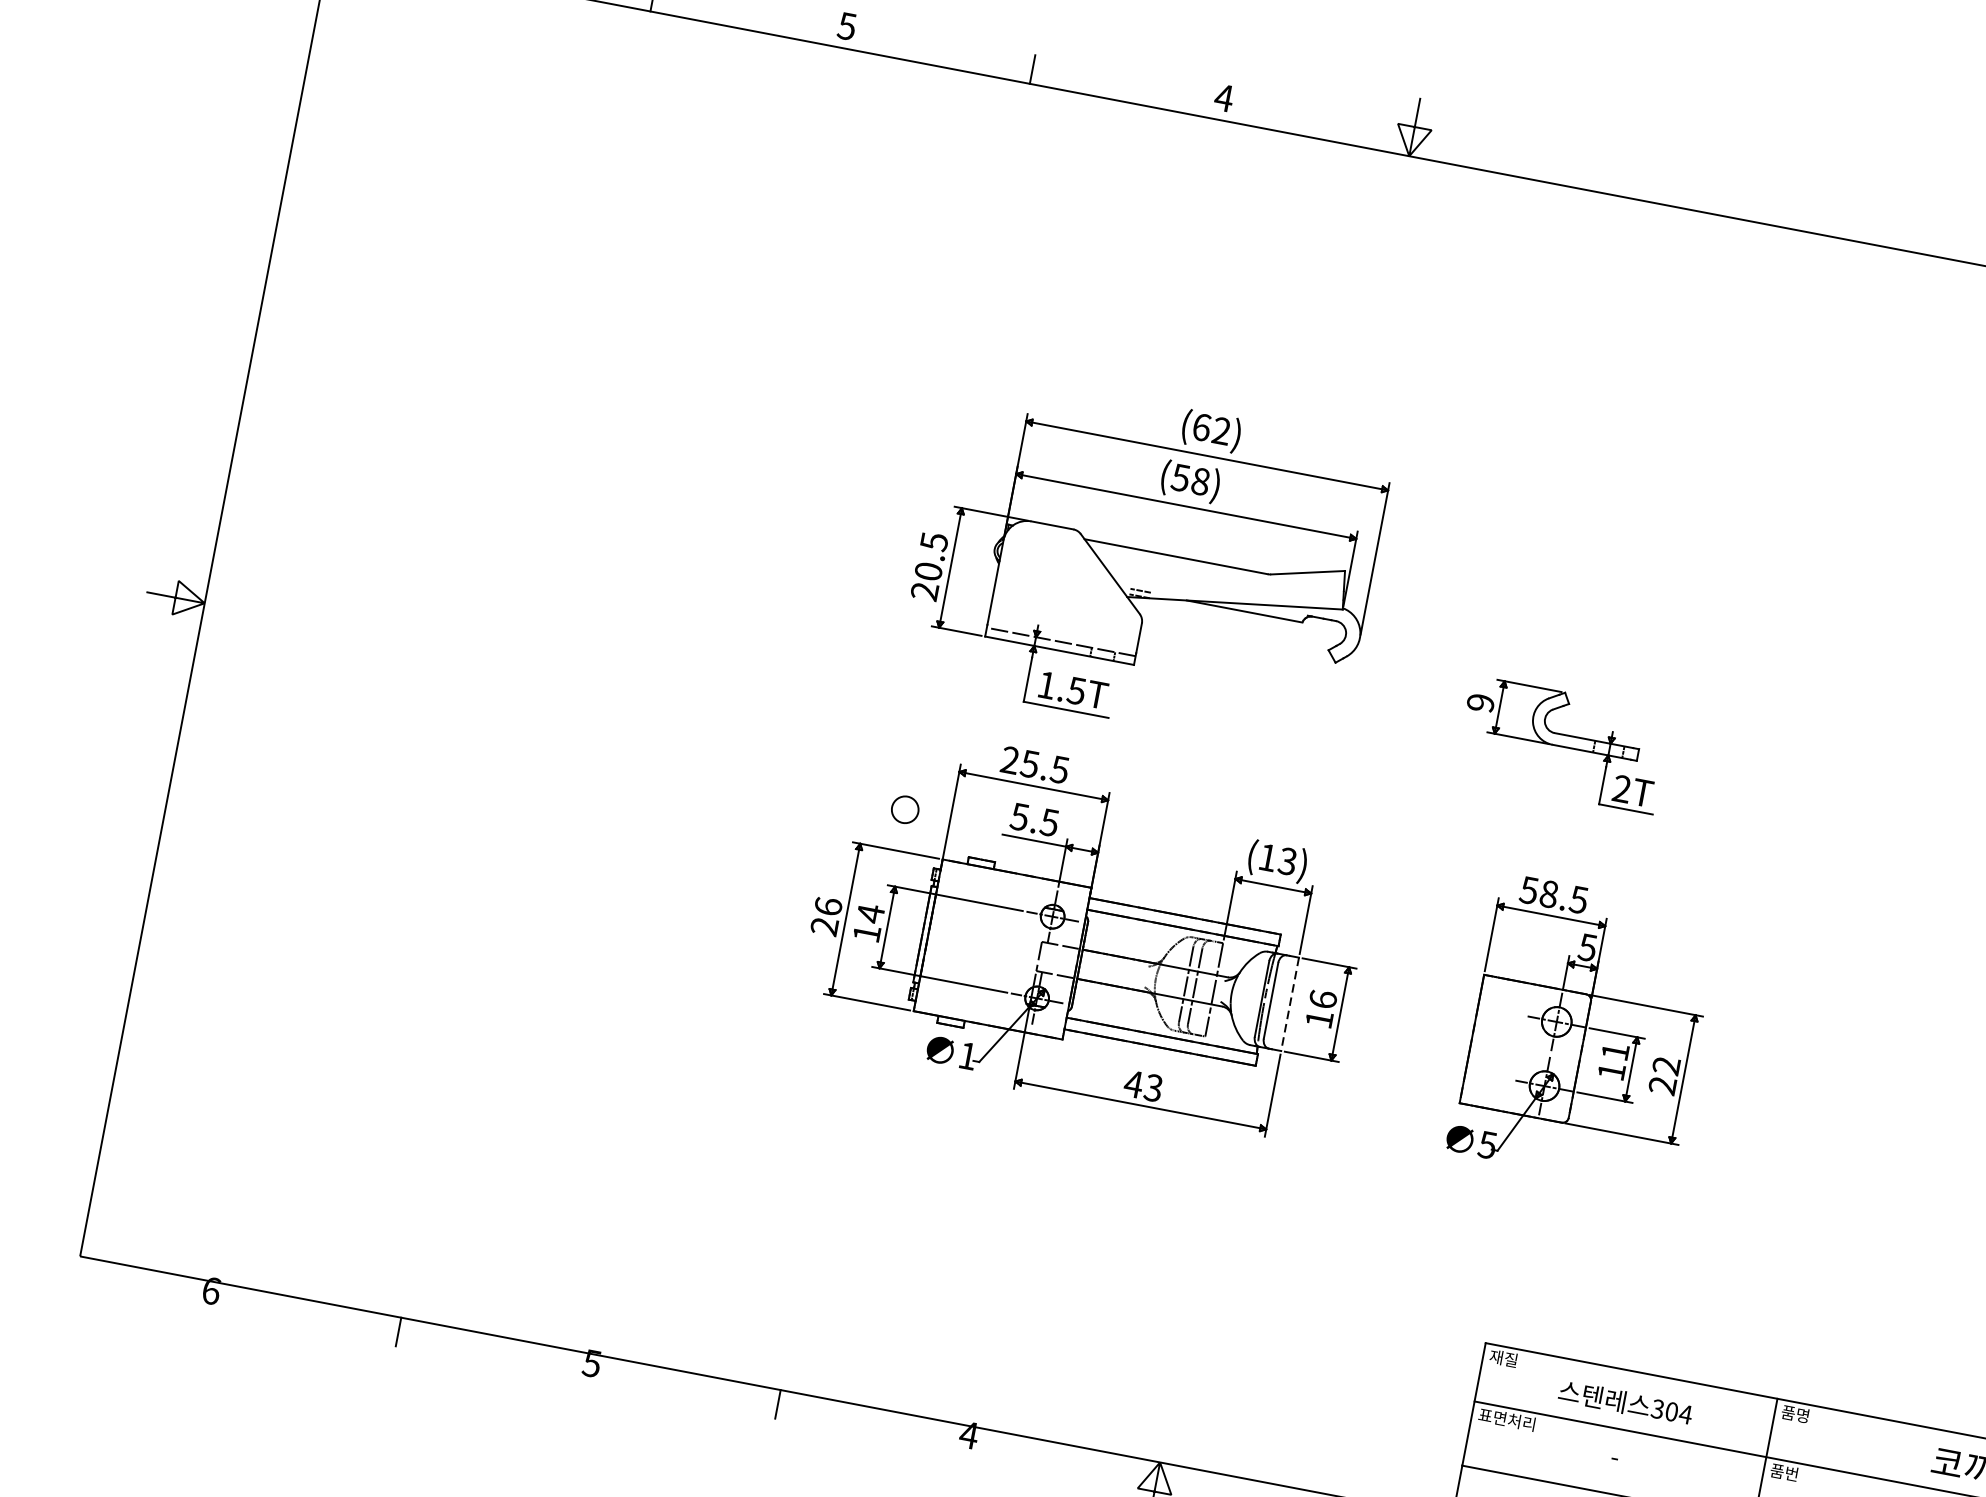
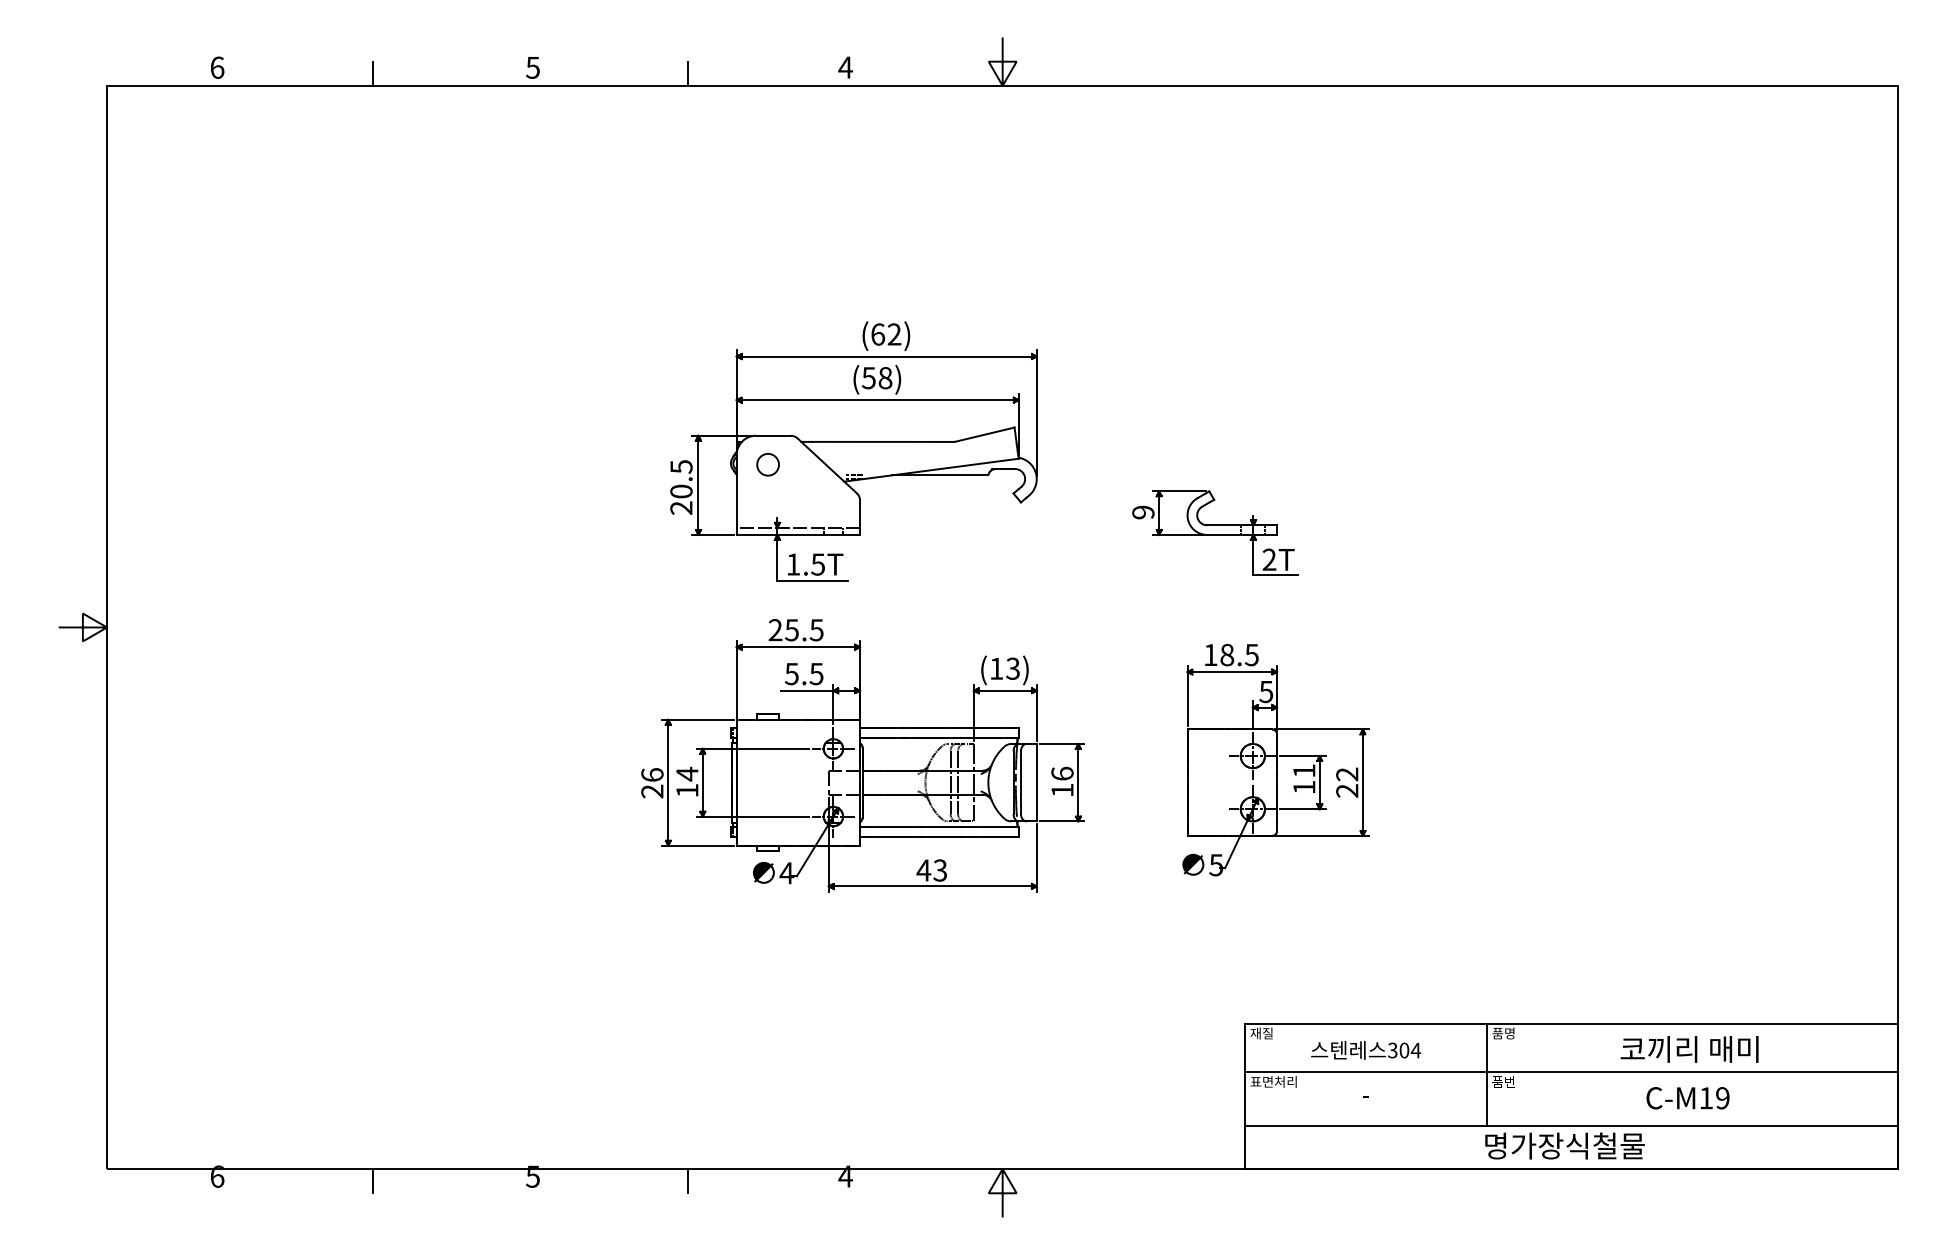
circle: (904, 809) -> (767, 464), moved
text: (1528, 890) -> (1210, 655), 58.5 -> 18.5
line: (1289, 1004) -> (1036, 782), dashed -> solid
text: (967, 1056) -> (786, 873), 1 -> 4

